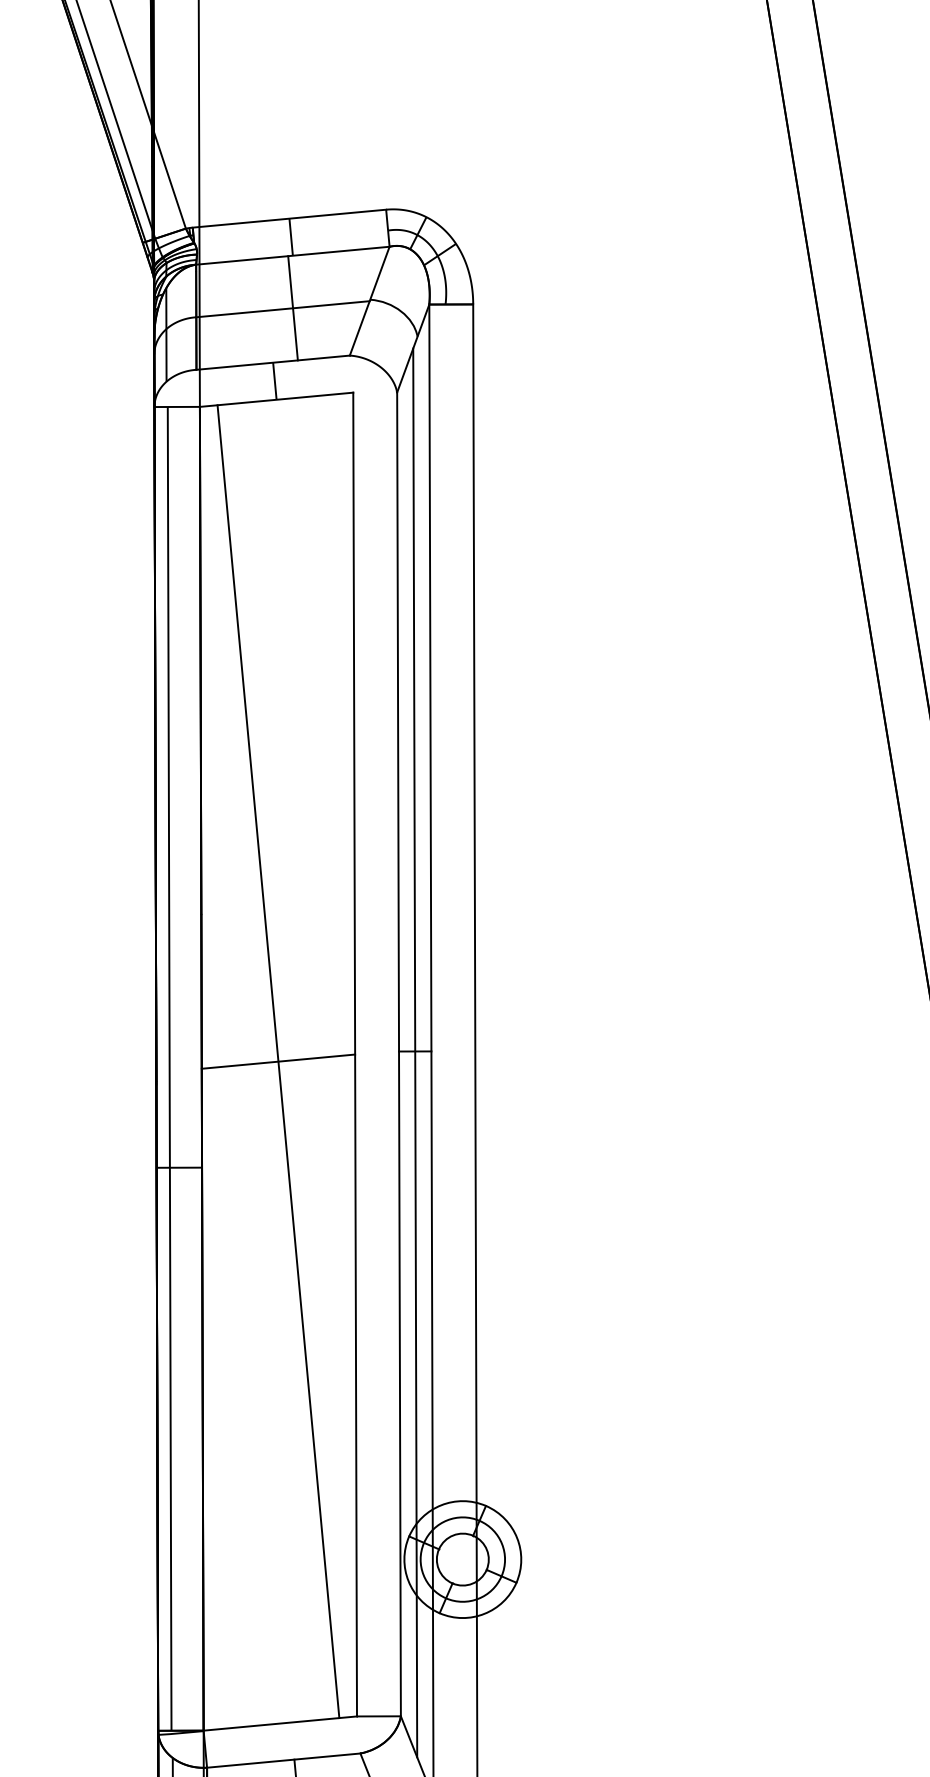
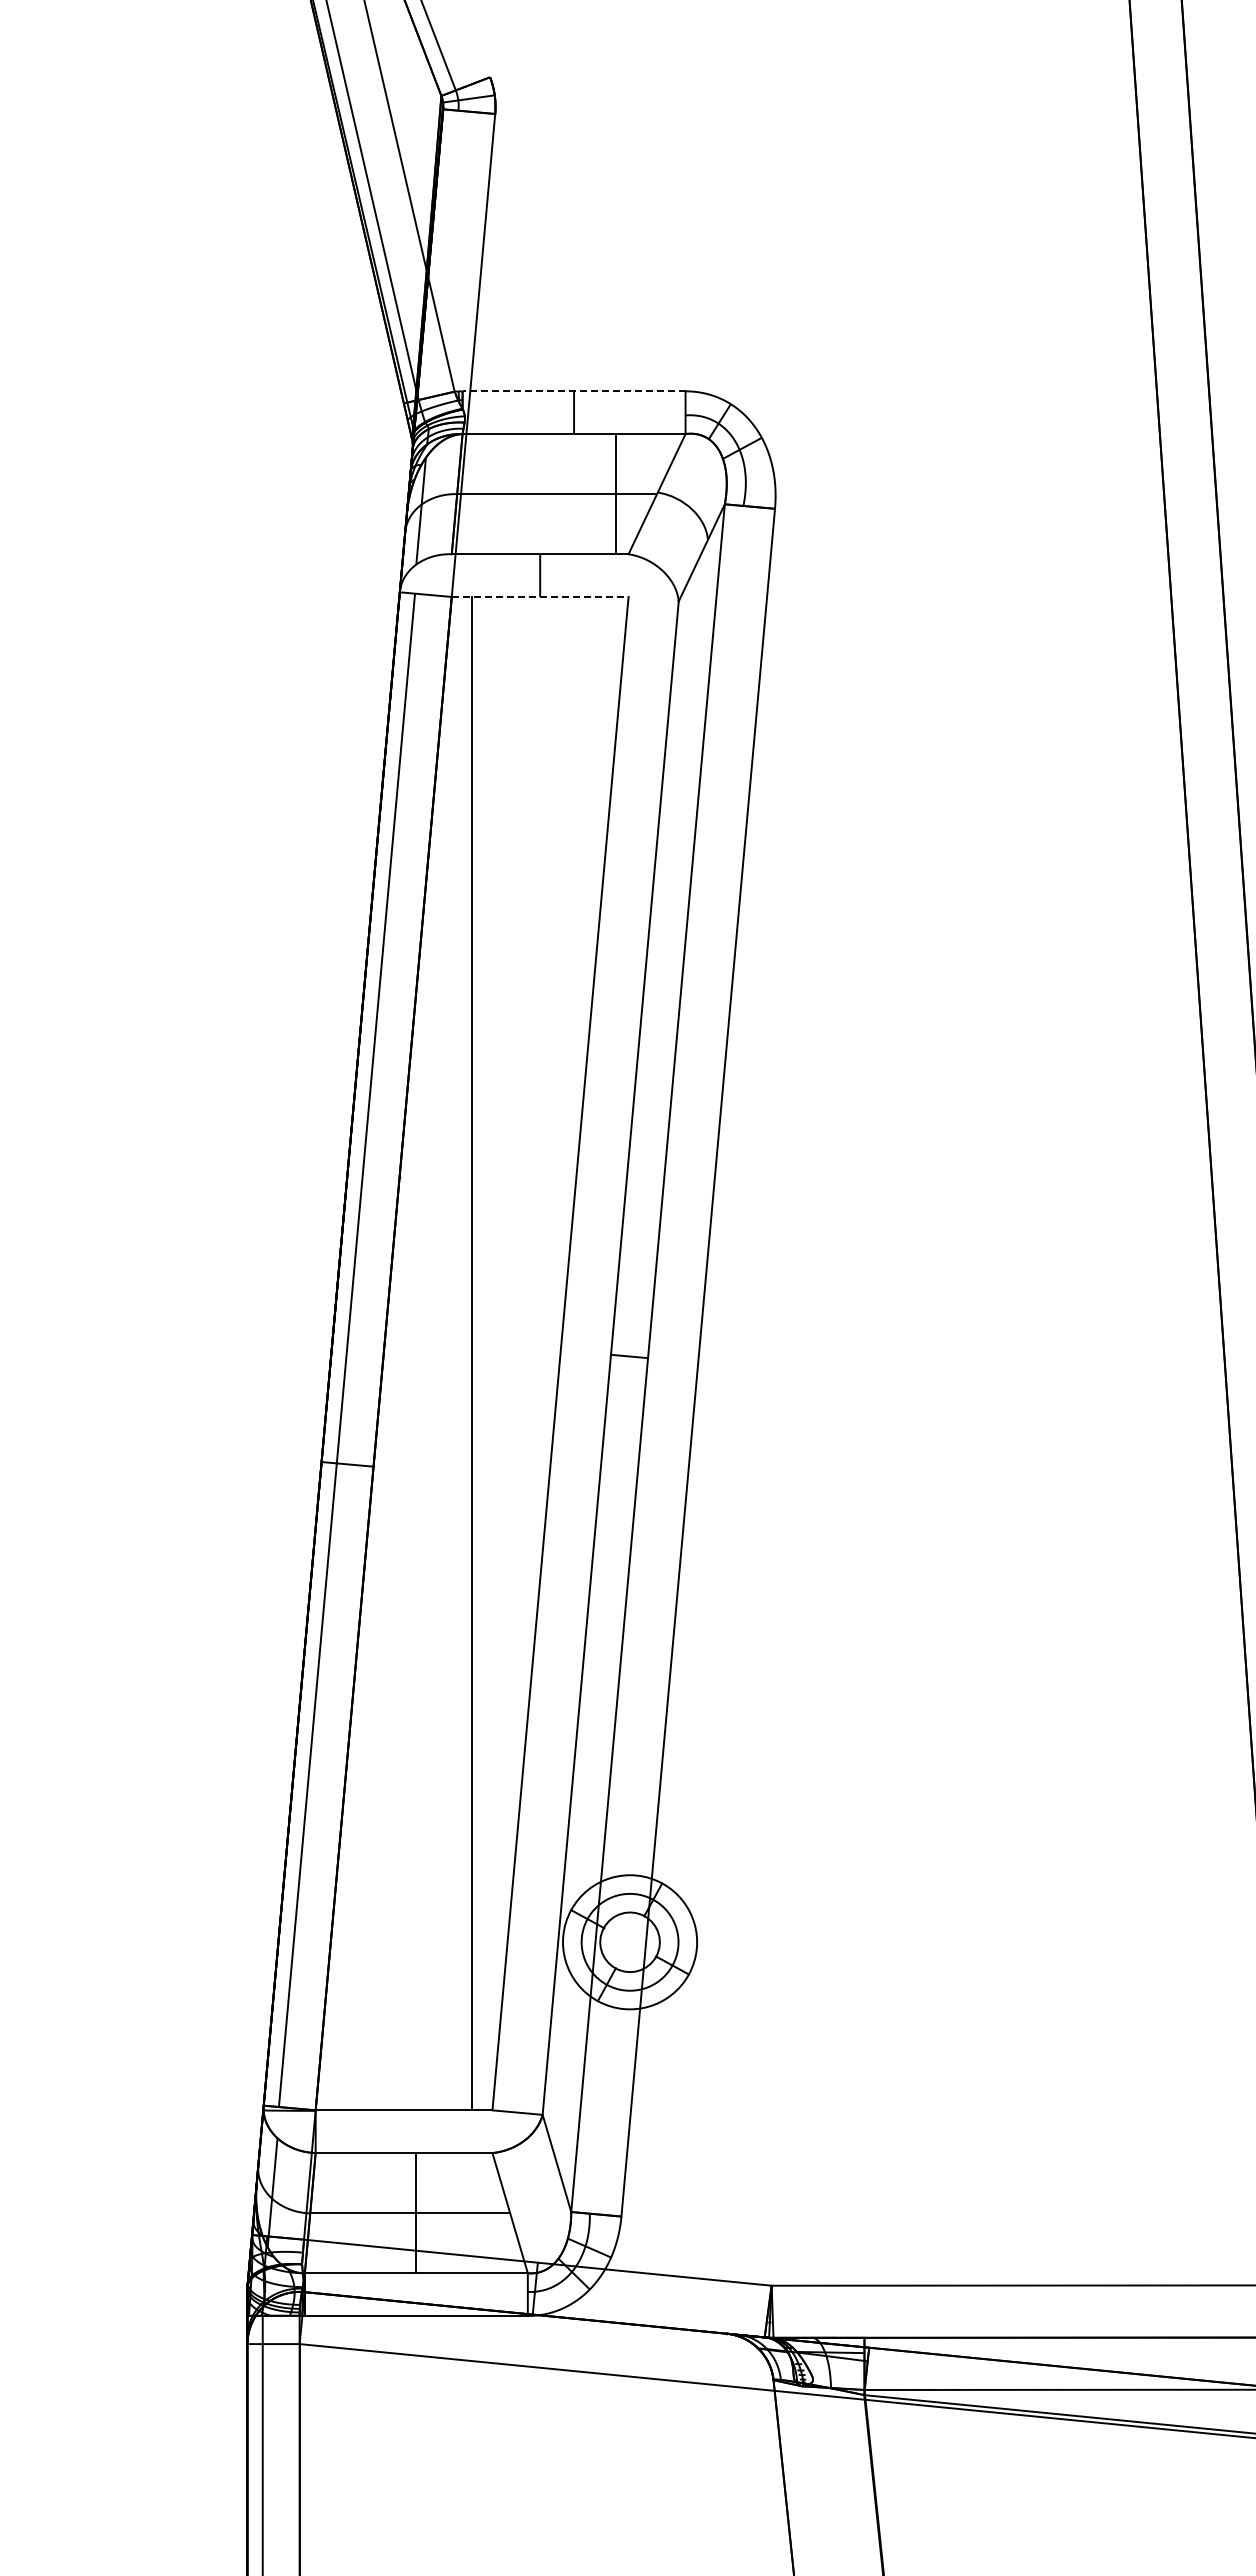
line: (288, 218) -> (573, 391), solid -> dashed
line: (292, 308) -> (615, 494), moved
line: (276, 399) -> (540, 596), solid -> dashed
line: (414, 1052) -> (628, 1357), removed
line: (277, 1061) -> (471, 1353), removed

